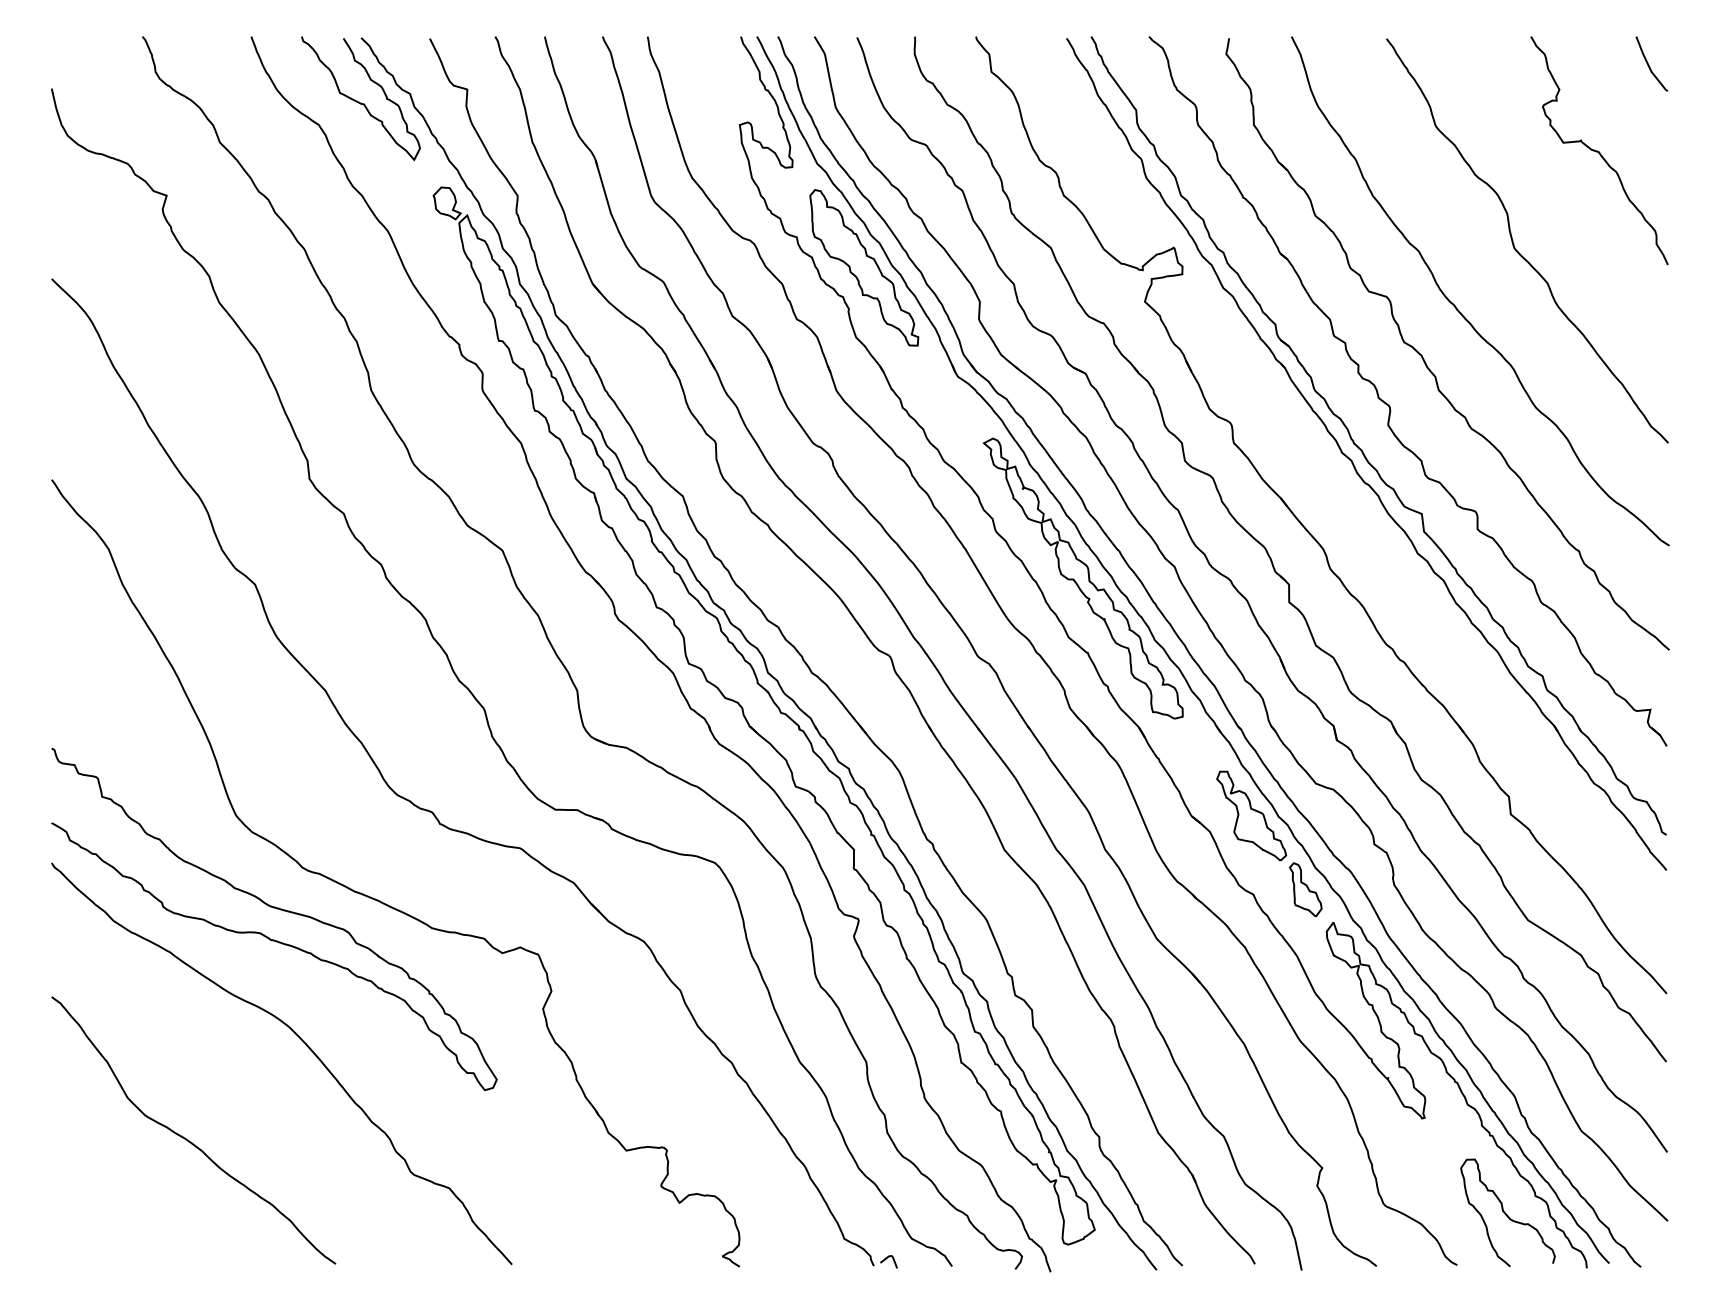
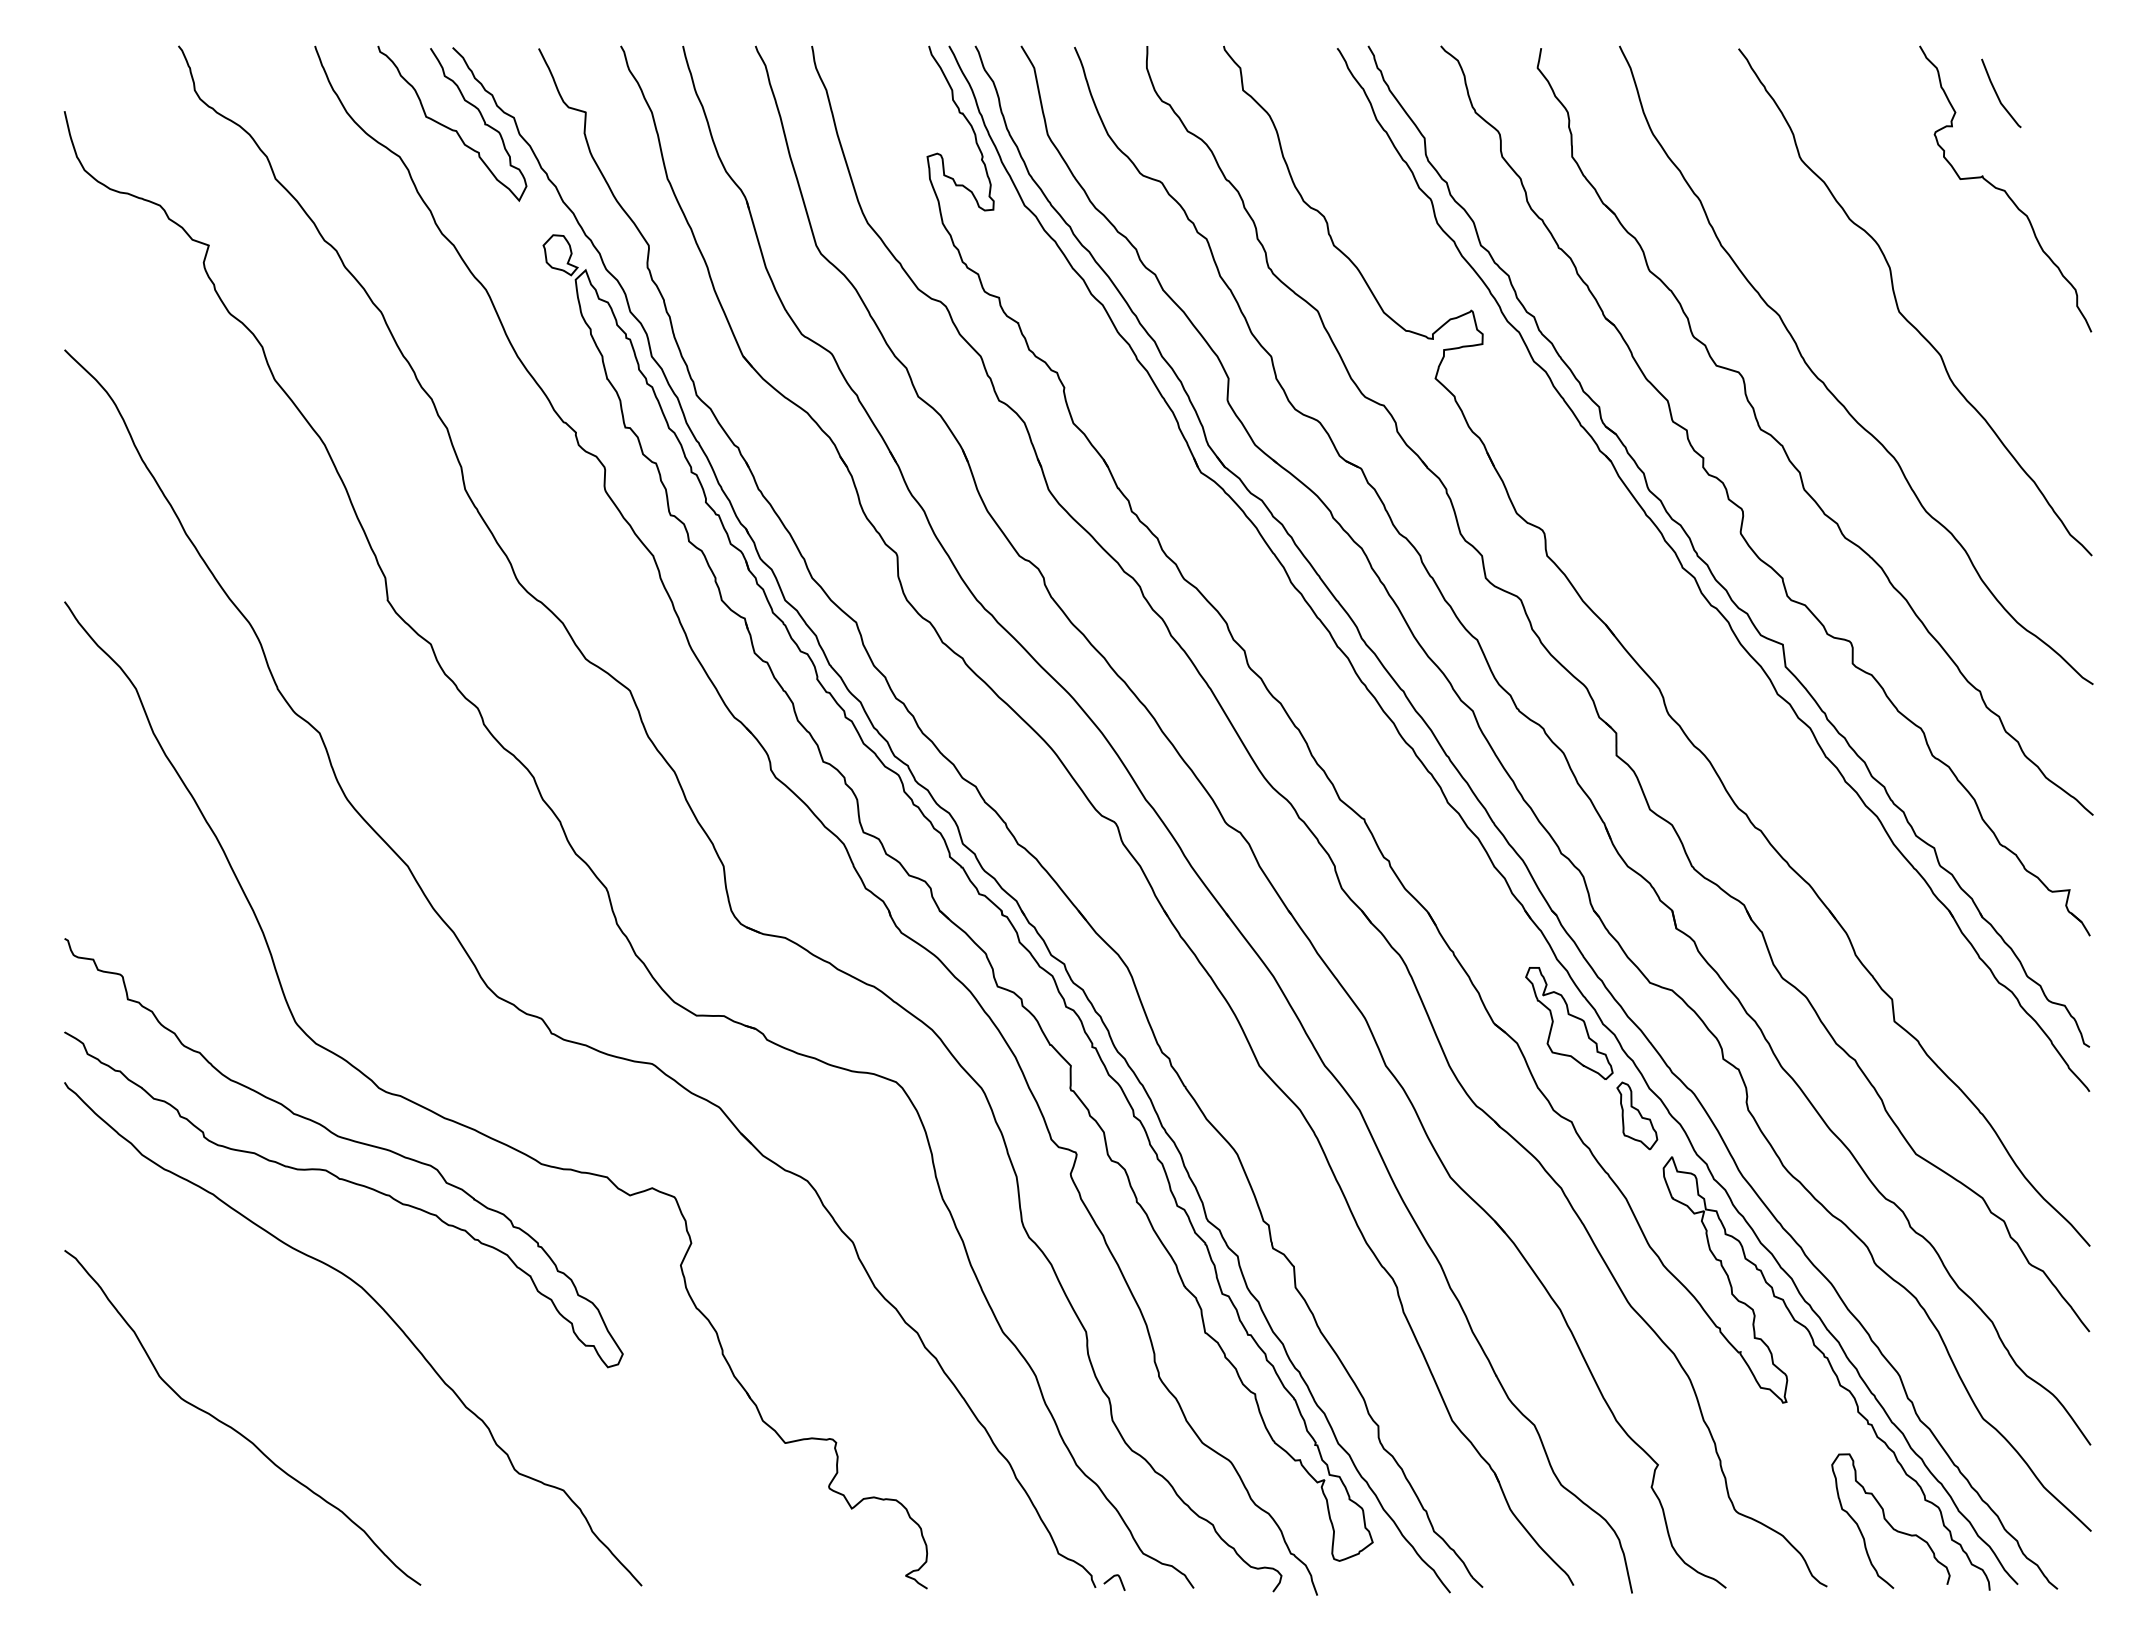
curve: (1649, 65) -> (1998, 95), moved
part: (864, 267) -> (1083, 335), removed
part: (1082, 578) -> (1357, 725), removed

